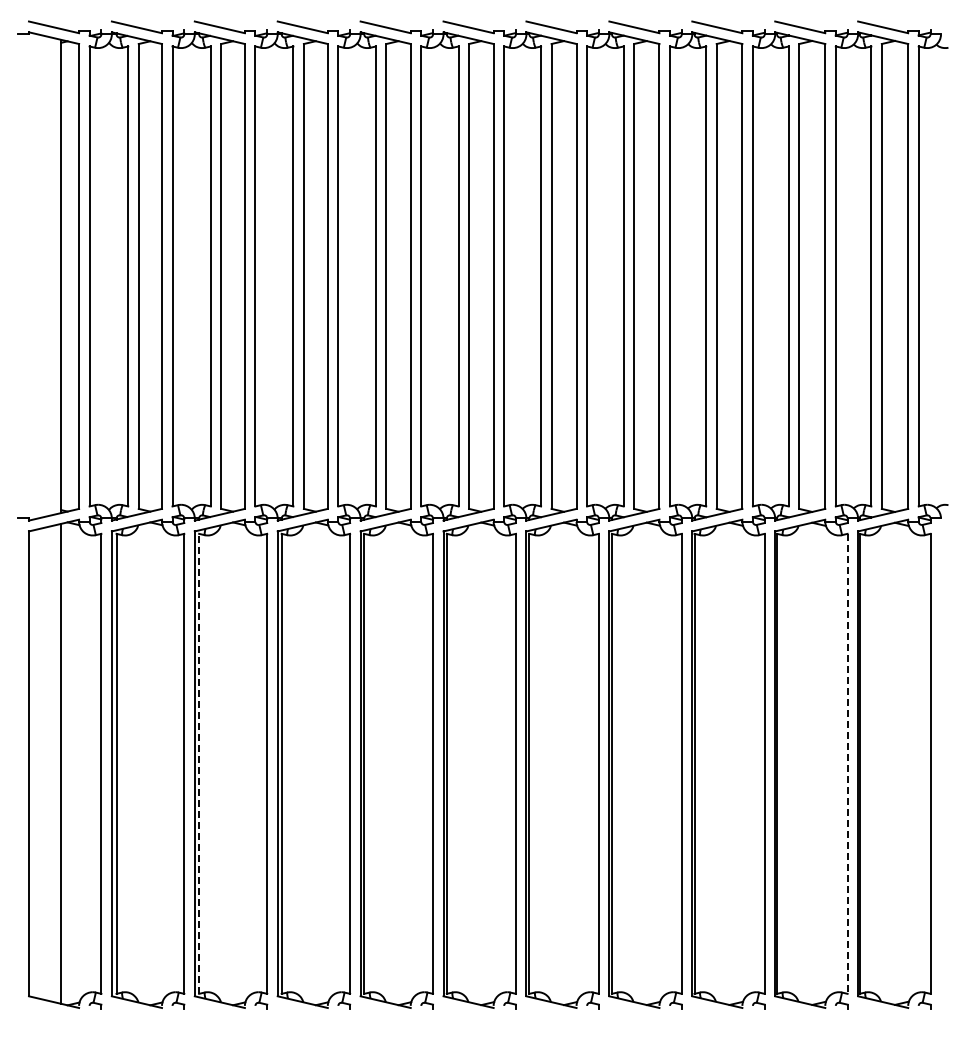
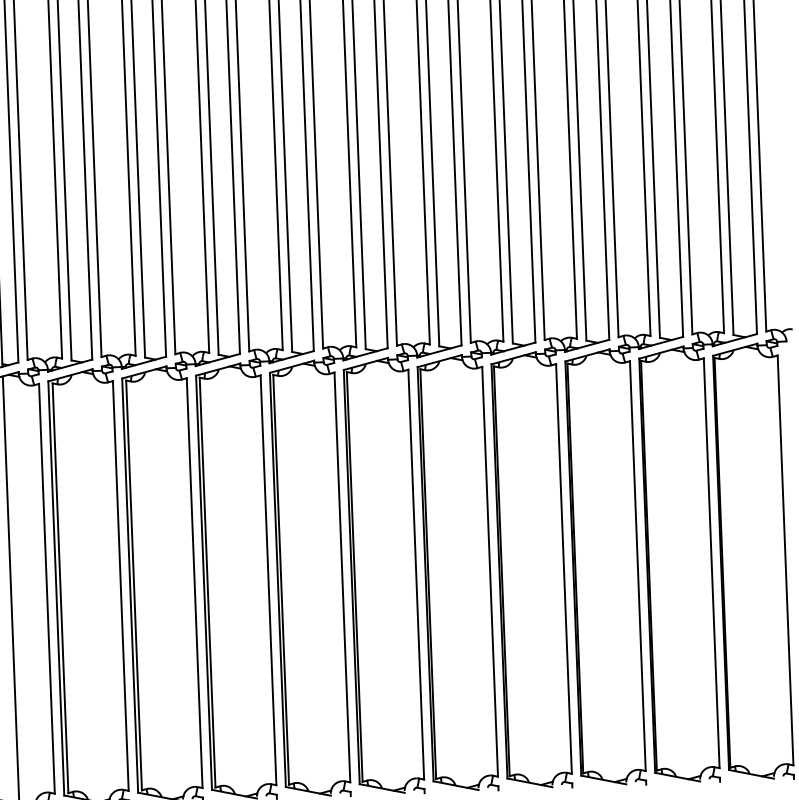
line: (199, 763) -> (134, 585), dashed -> solid
line: (847, 763) -> (711, 562), dashed -> solid

